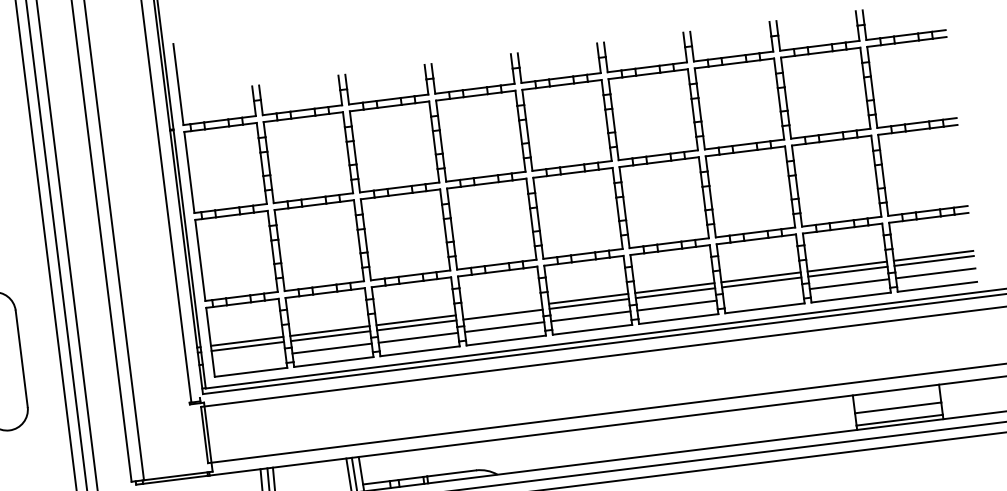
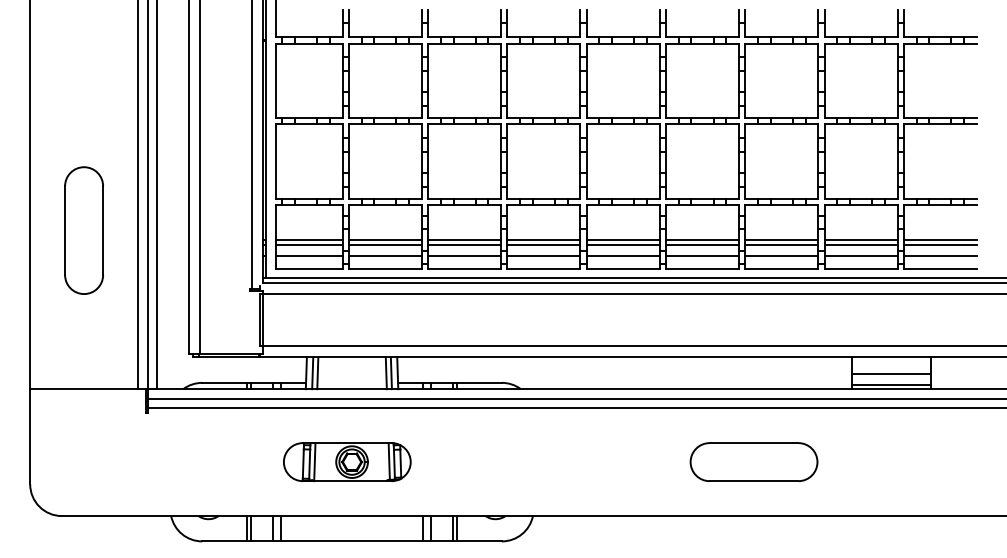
line: (763, 295) -> (781, 256), added
line: (501, 309) -> (543, 240), added
line: (248, 359) -> (308, 256), added

